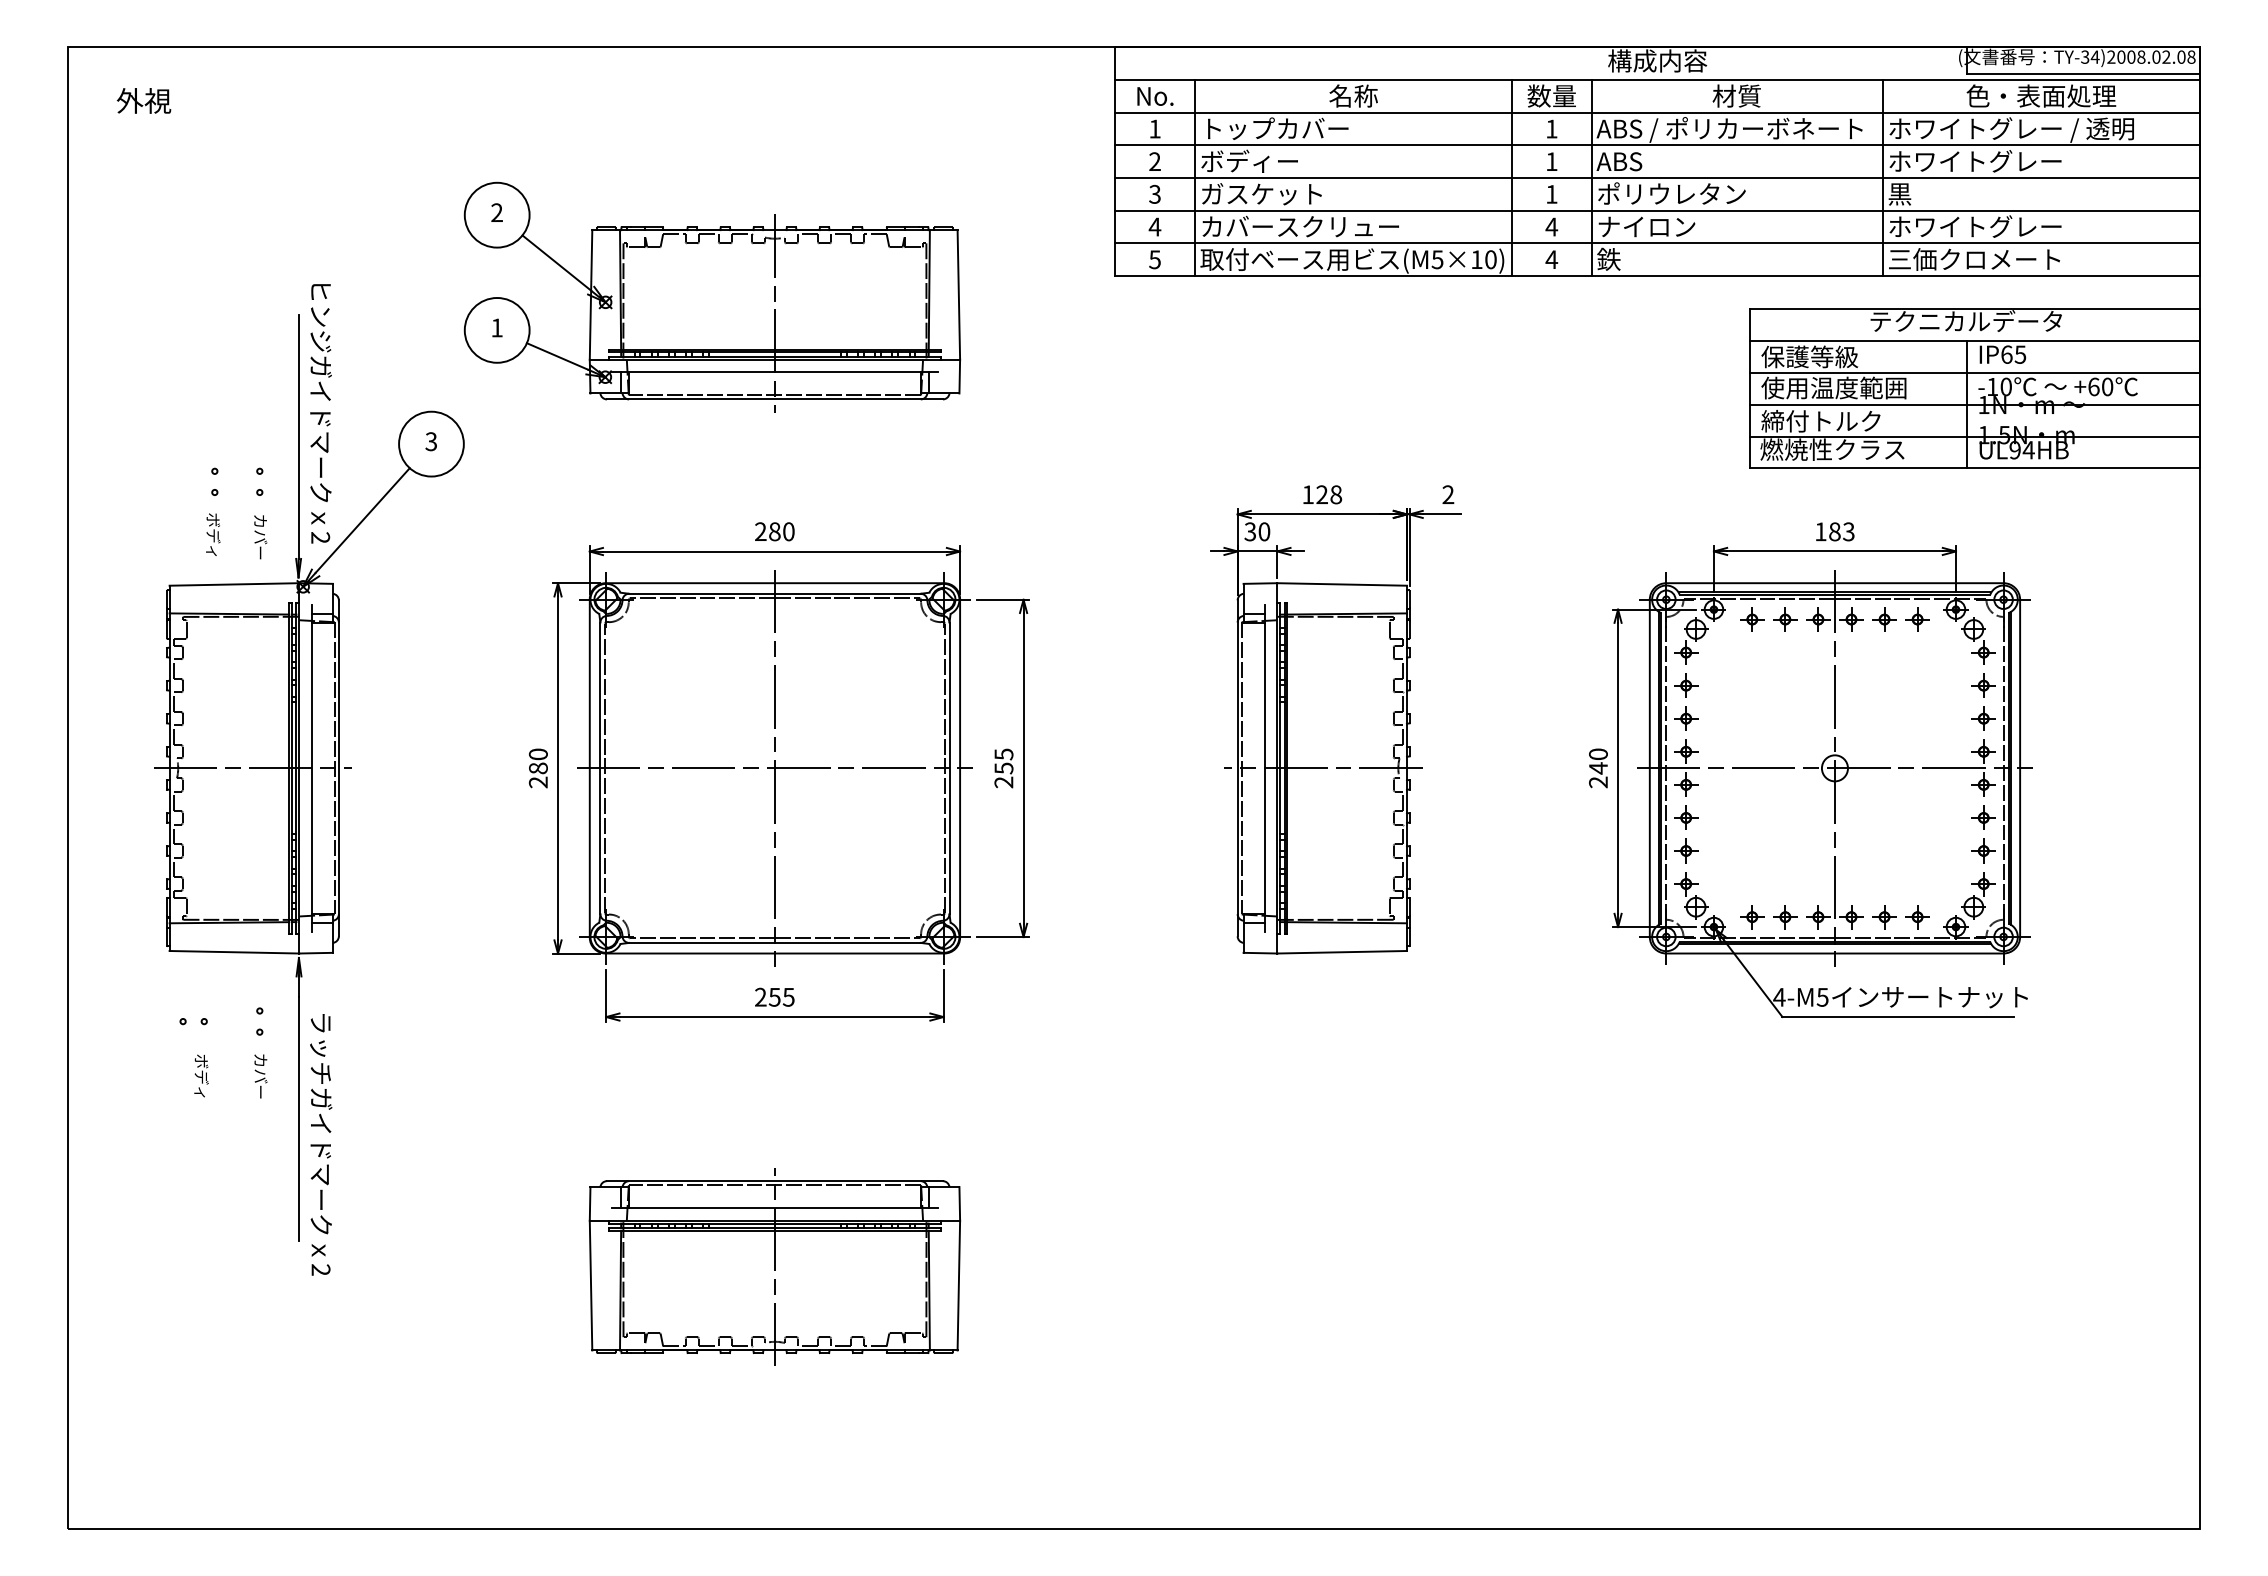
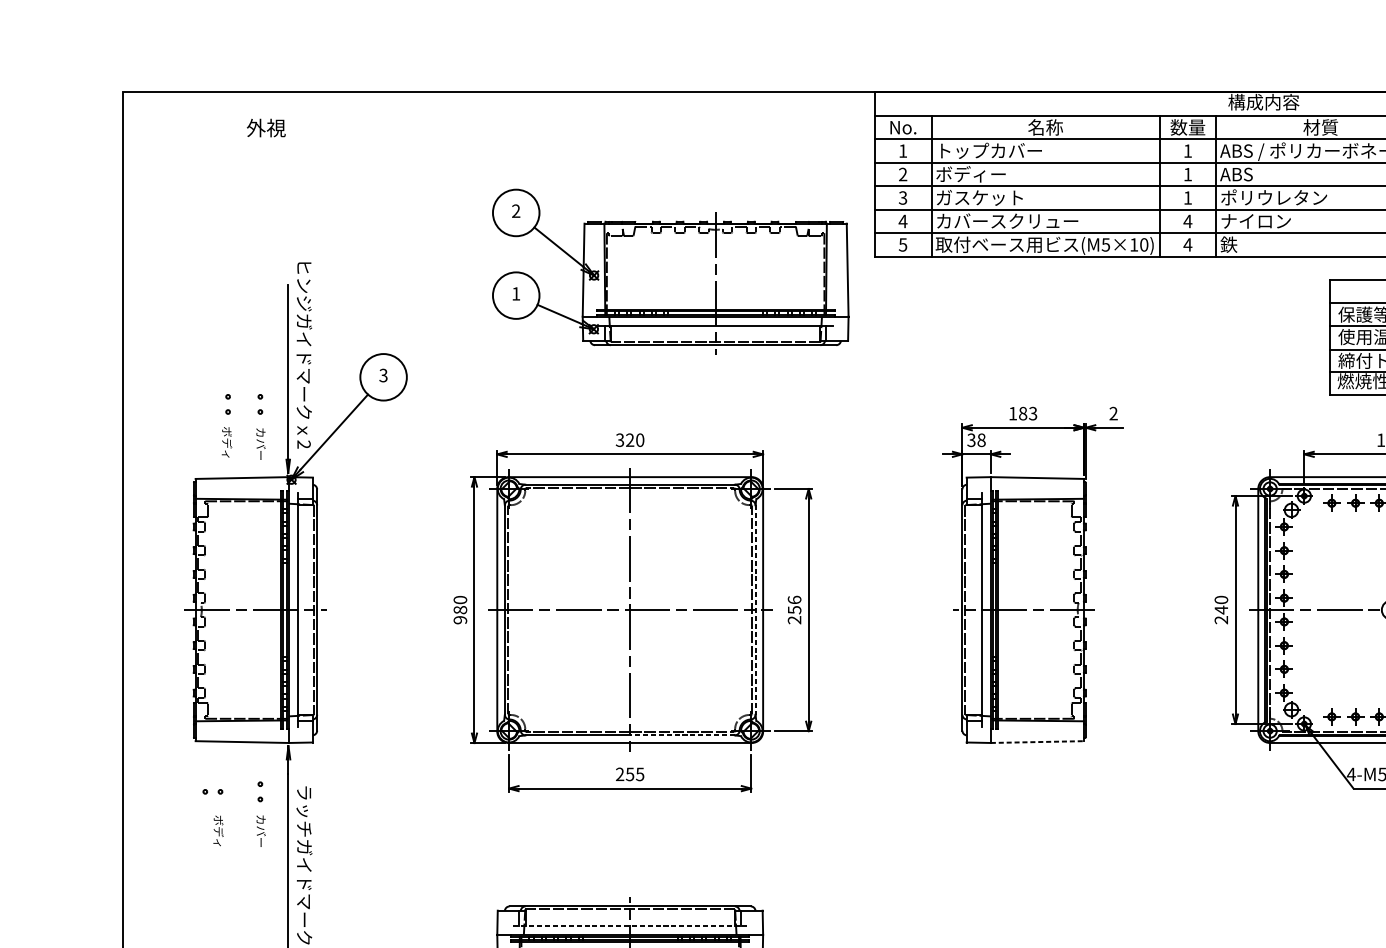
text: (143, 100) -> (265, 127), moved
part: (712, 296) -> (670, 271), moved
text: (1329, 494) -> (1028, 413), 128 -> 183
text: (767, 531) -> (624, 440), 280 -> 320
text: (1264, 531) -> (981, 440), 30 -> 38
text: (1003, 754) -> (794, 600), 255 -> 256
line: (949, 768) -> (755, 610), solid -> dashed
text: (538, 782) -> (460, 620), 280 -> 980
line: (847, 942) -> (682, 735), solid -> dashed
line: (1342, 952) -> (1037, 742), solid -> dashed
line: (774, 1208) -> (629, 926), solid -> dashed

